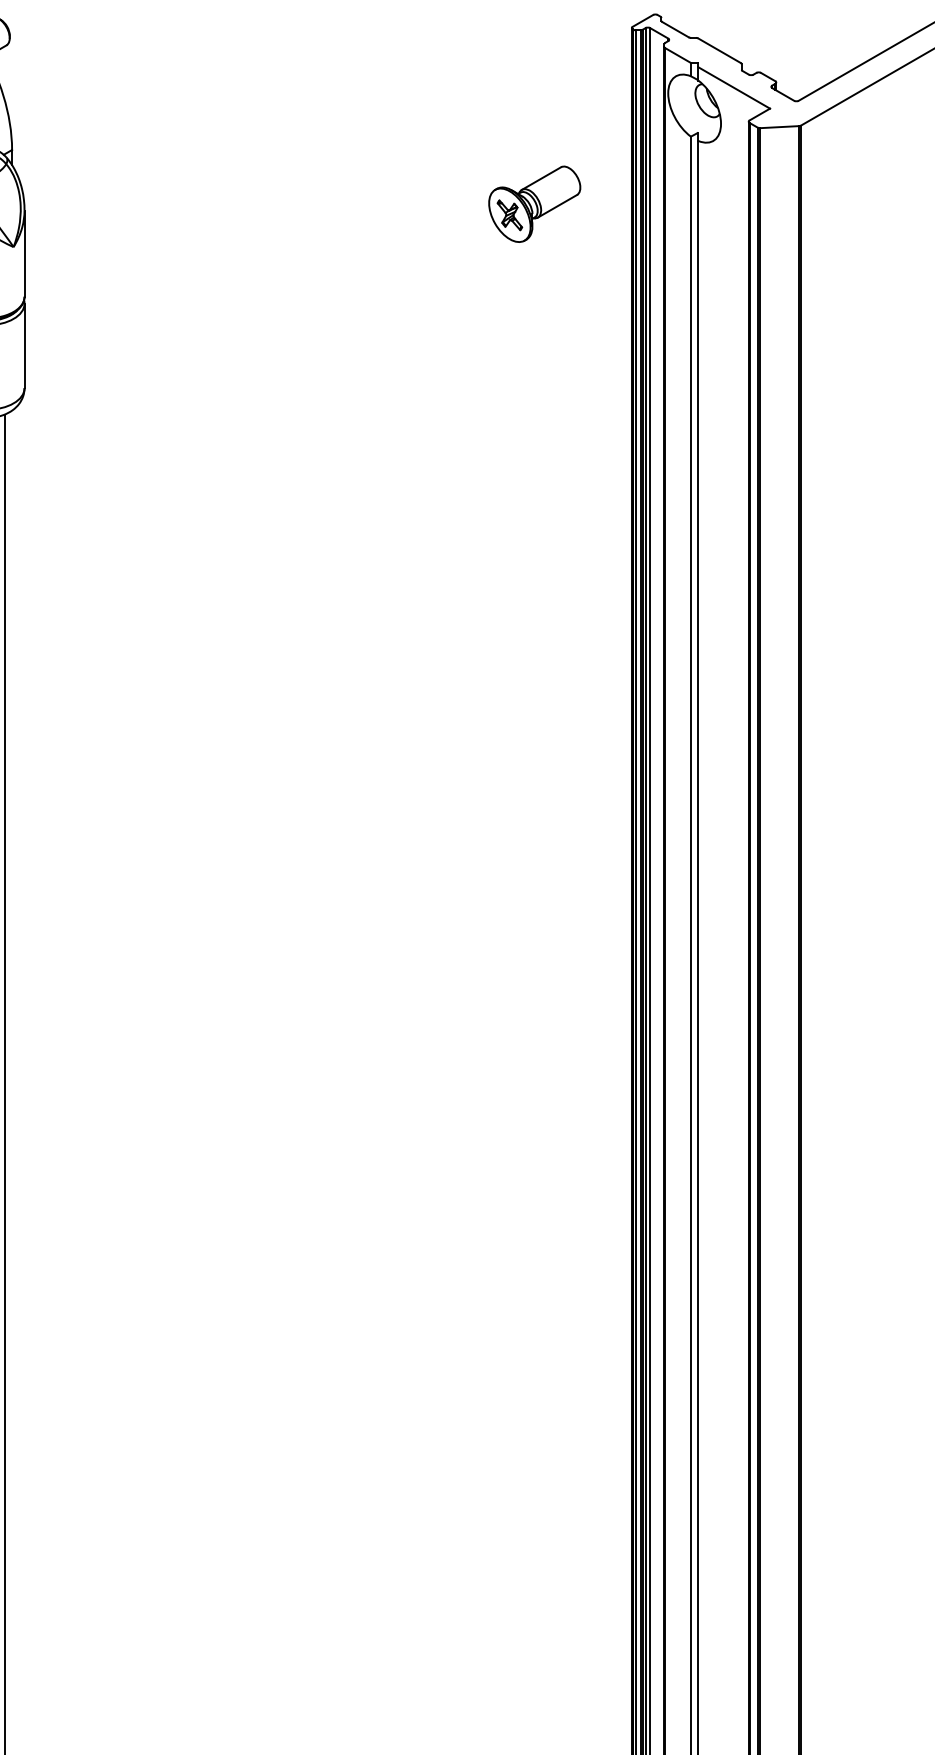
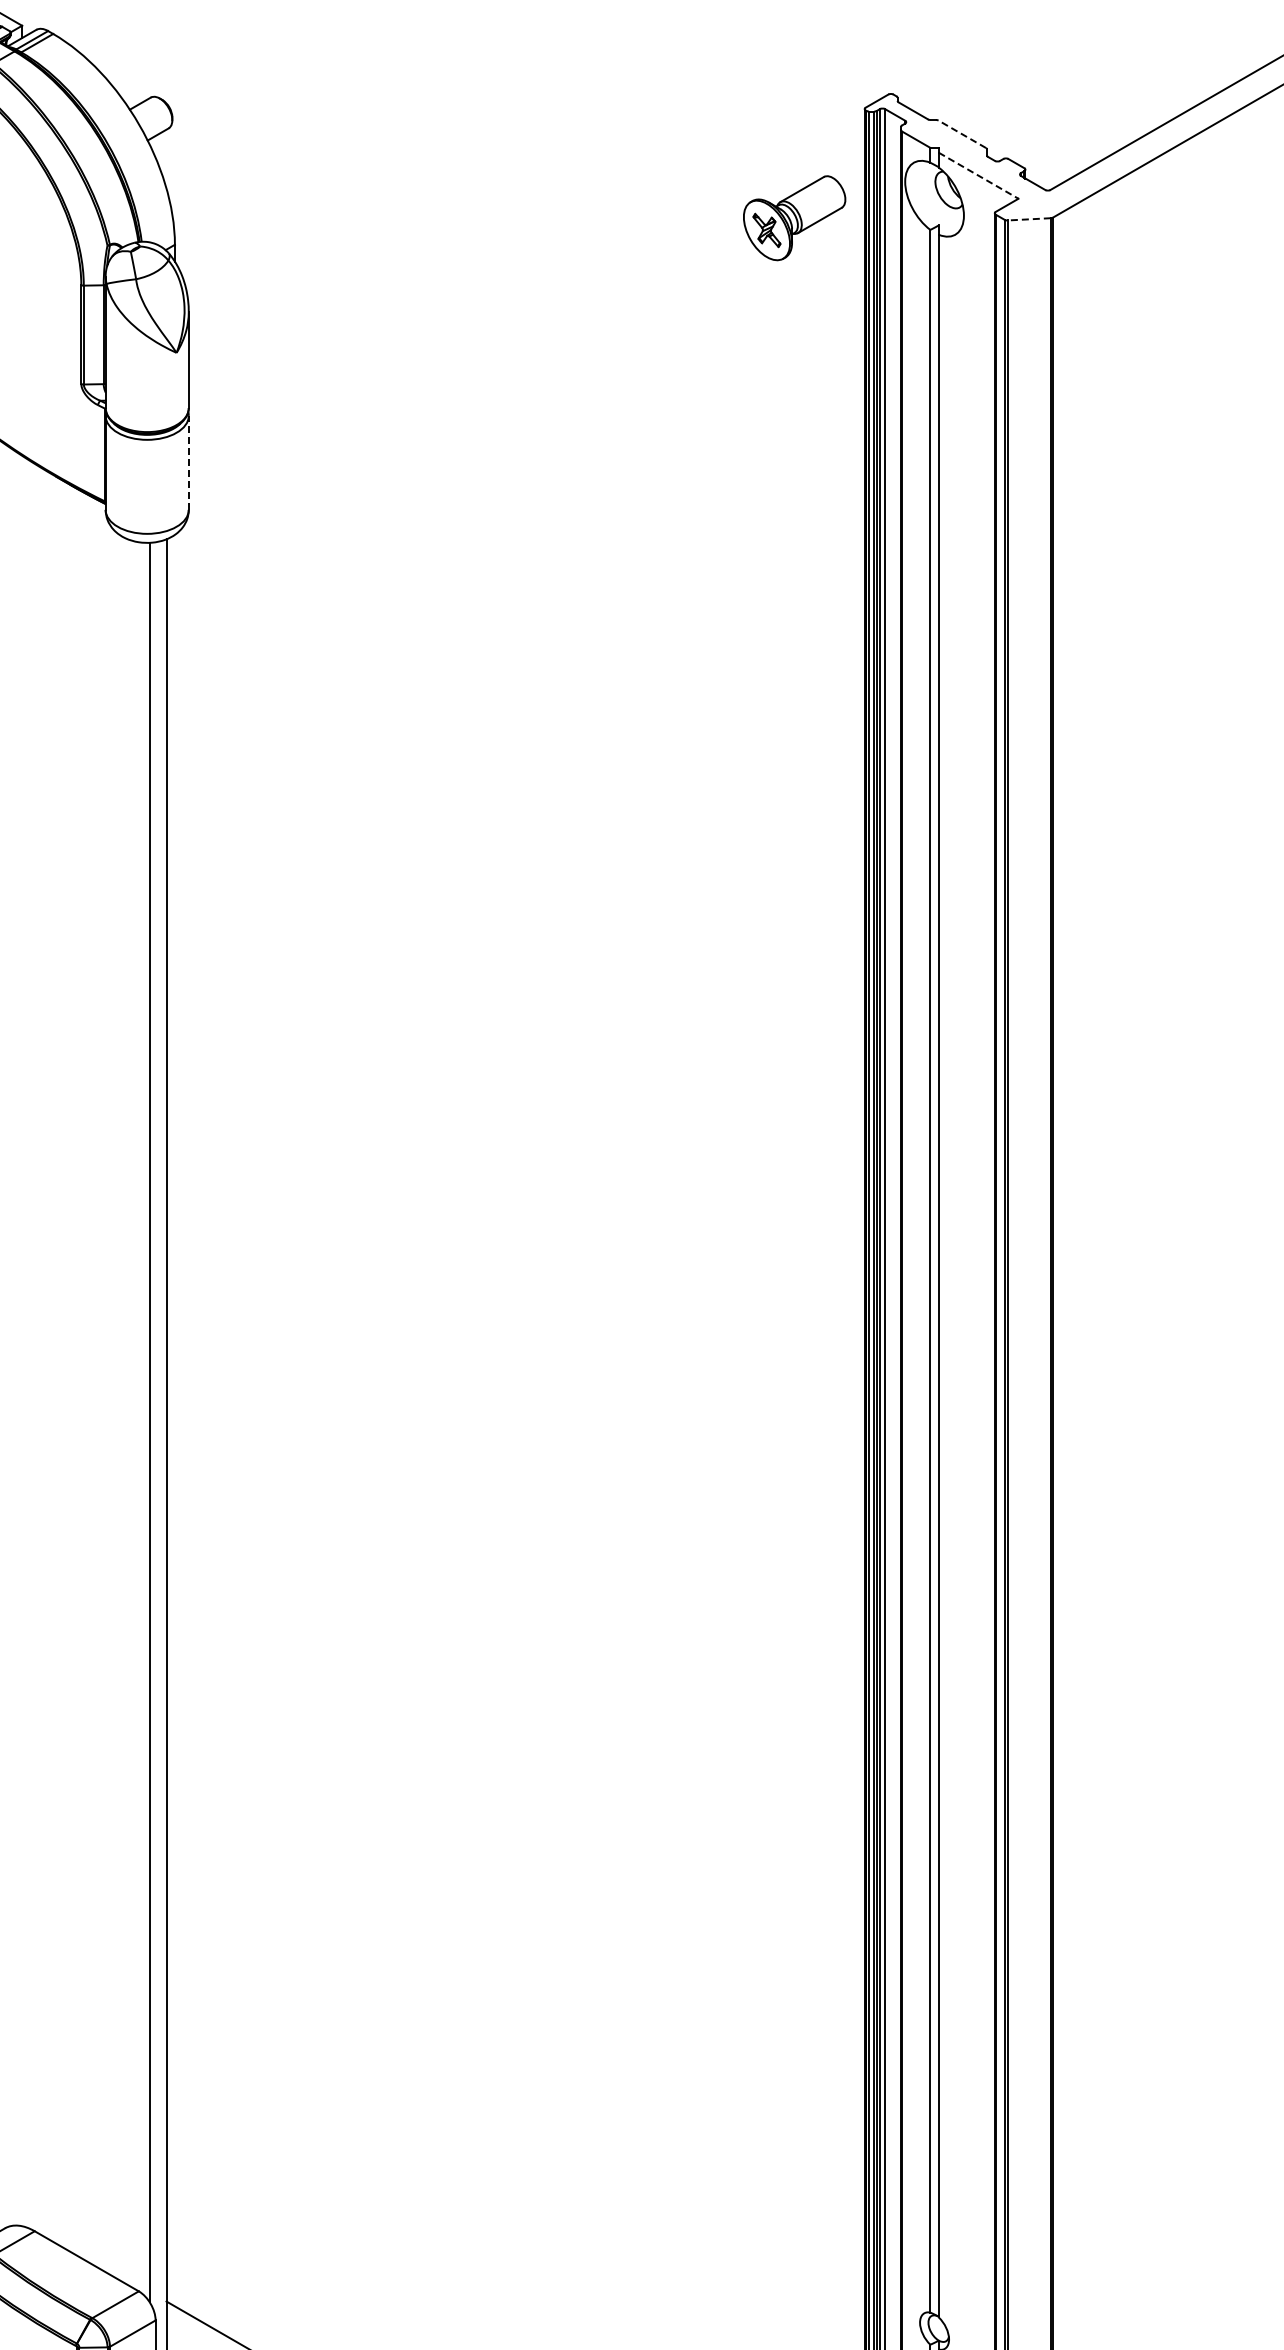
line: (718, 50) -> (961, 134), solid -> dashed
line: (735, 87) -> (979, 175), solid -> dashed
line: (779, 127) -> (1029, 219), solid -> dashed
part: (534, 204) -> (794, 218), moved
line: (24, 345) -> (188, 462), solid -> dashed

